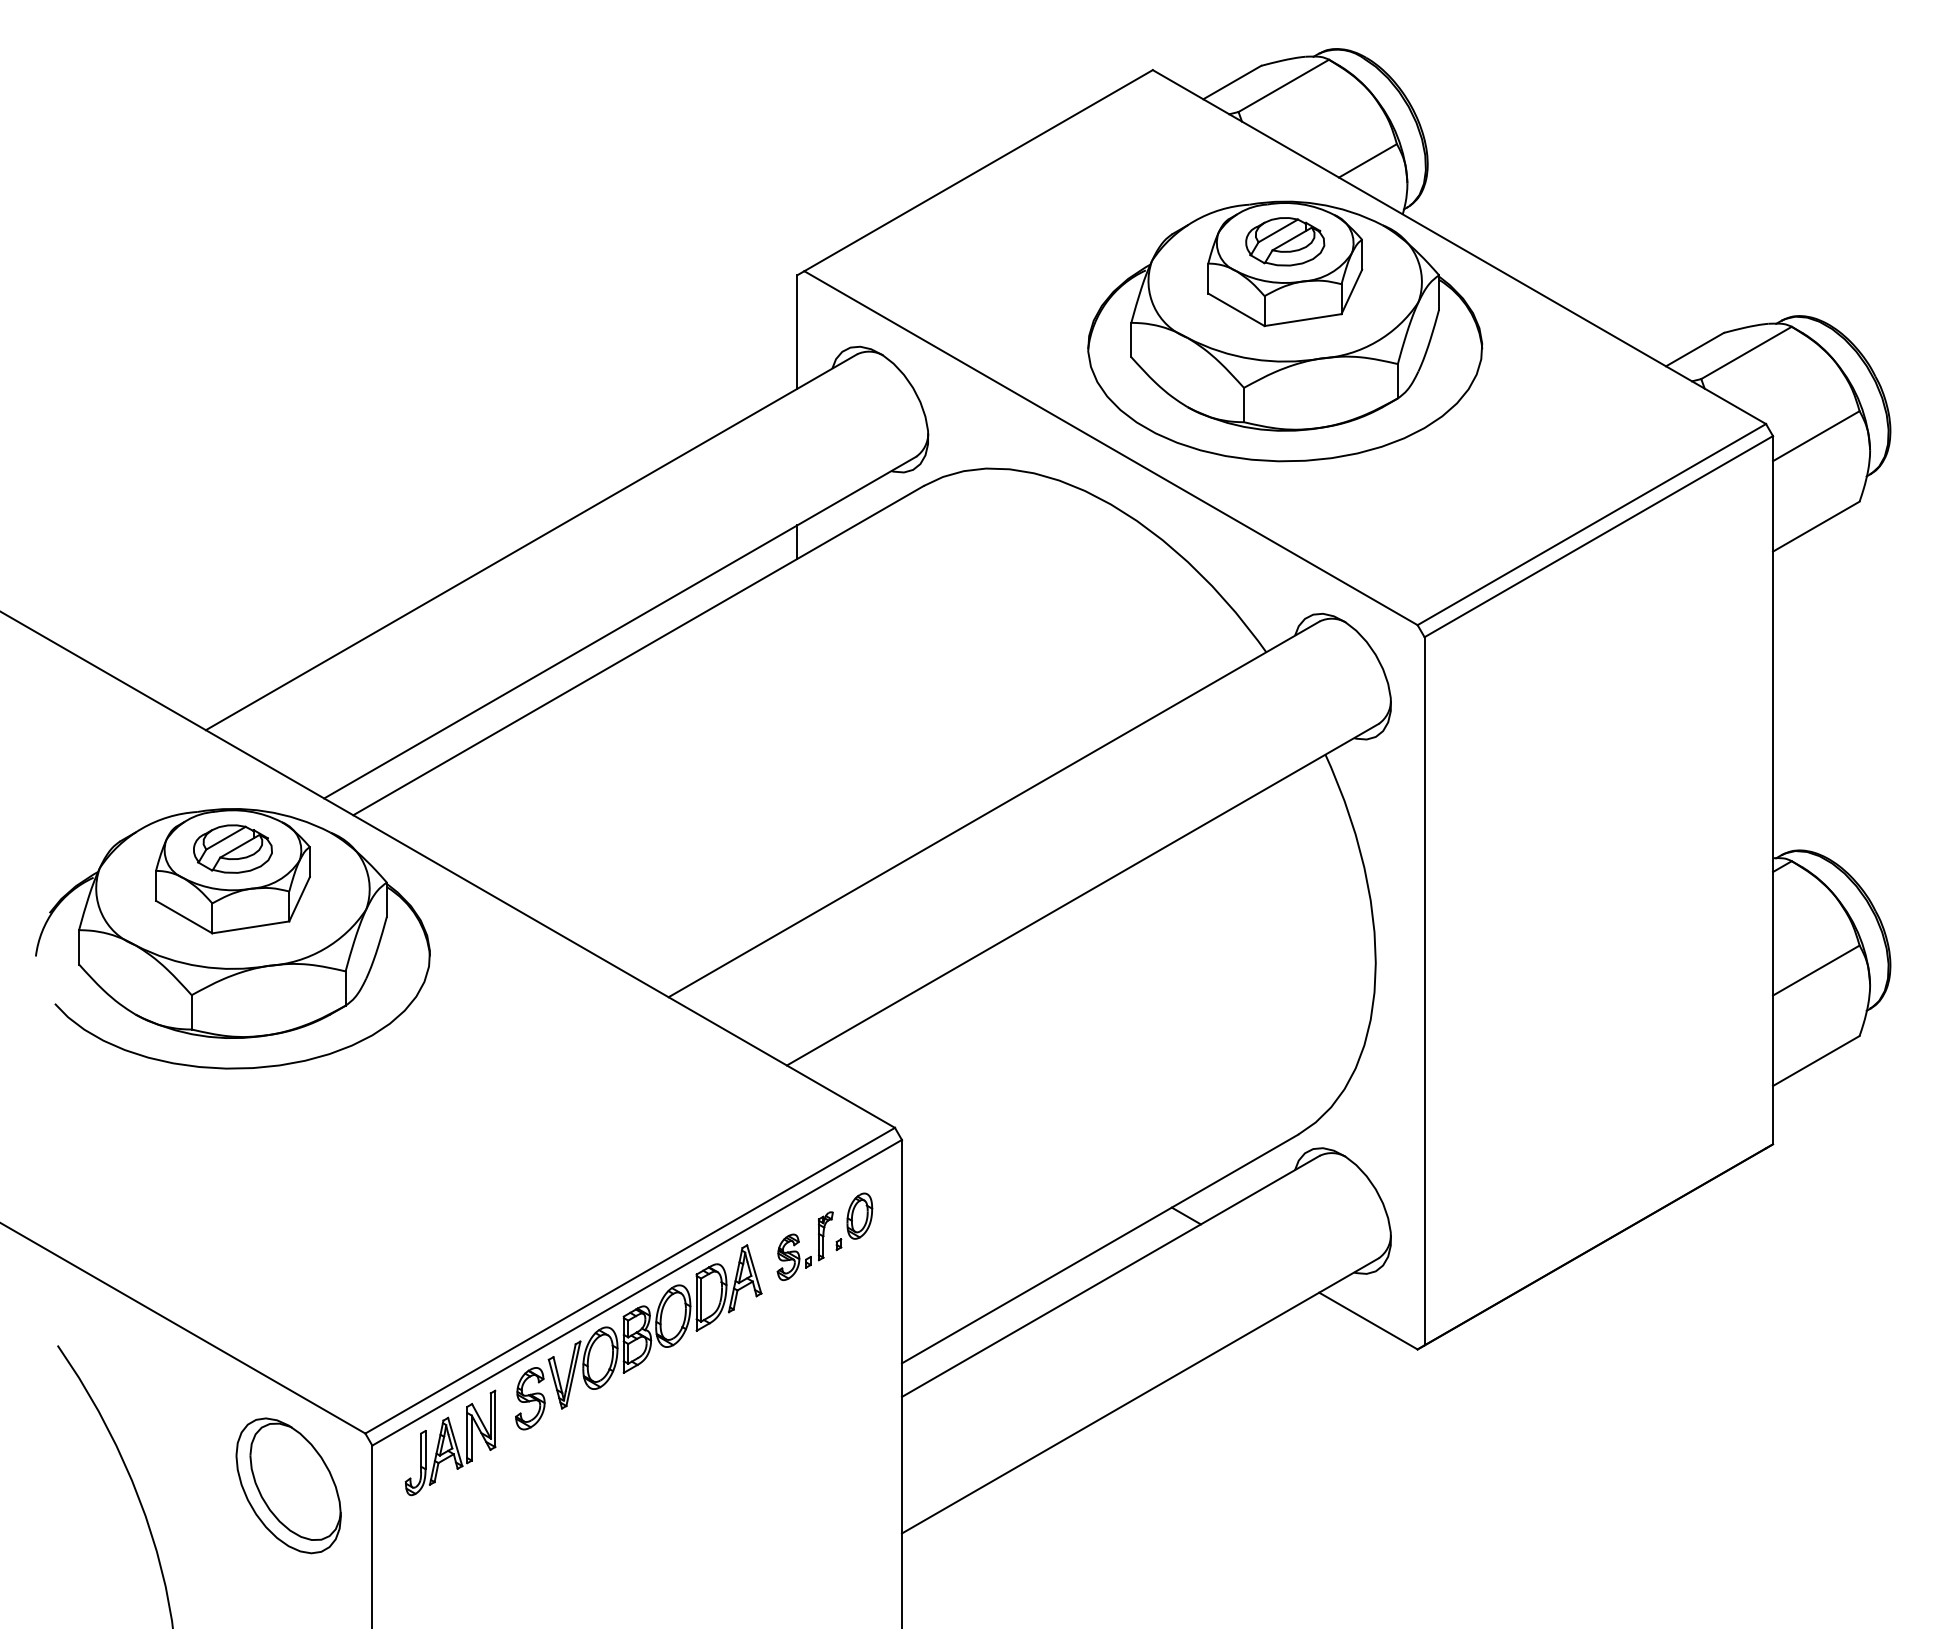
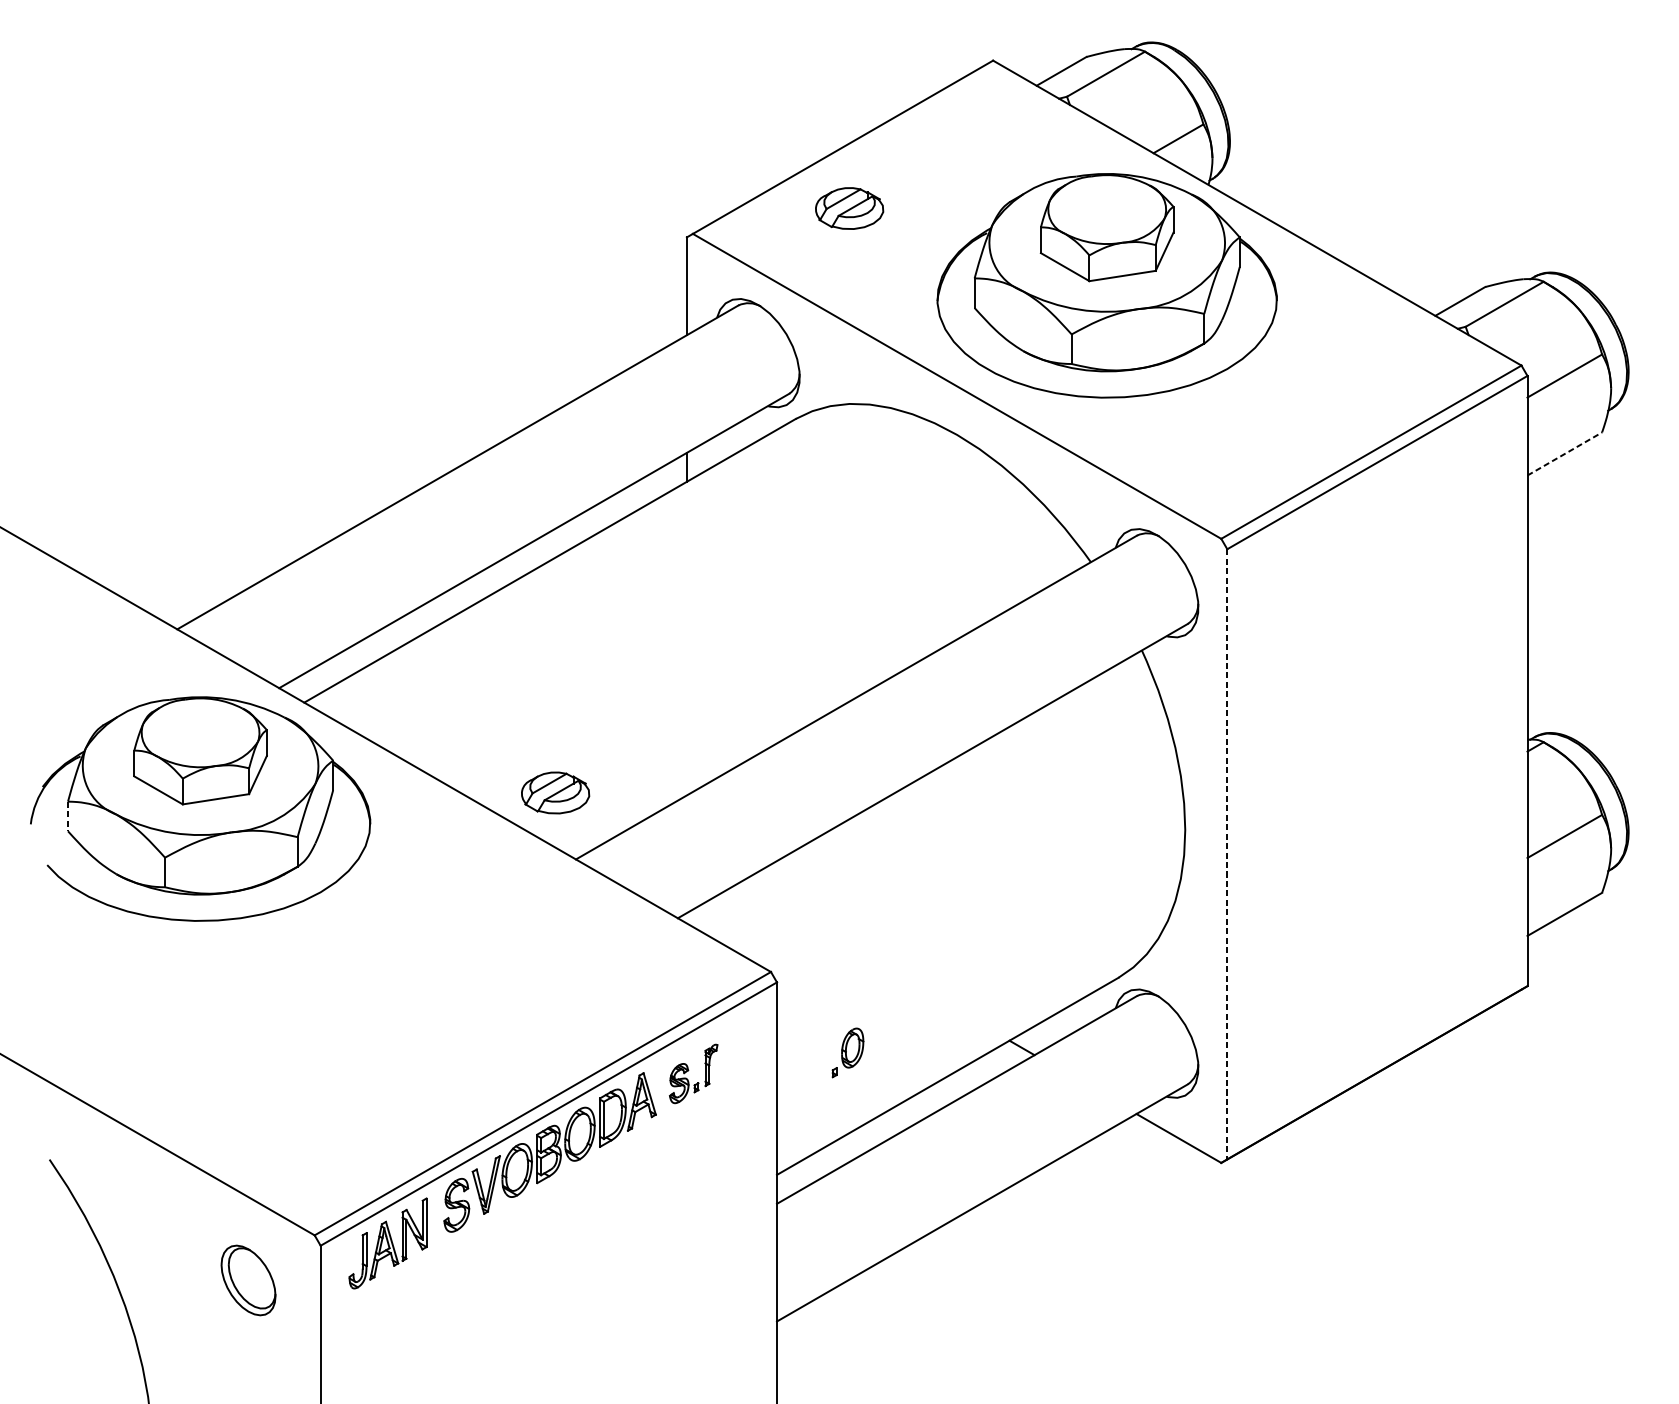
part: (1285, 241) -> (849, 208), moved
line: (1816, 526) -> (1564, 453), solid -> dashed
part: (232, 848) -> (555, 792), moved
line: (79, 947) -> (68, 816), solid -> dashed
line: (1424, 991) -> (1227, 854), solid -> dashed
part: (854, 1221) -> (848, 1052), moved
part: (288, 1485) -> (248, 1280), size x0.6

